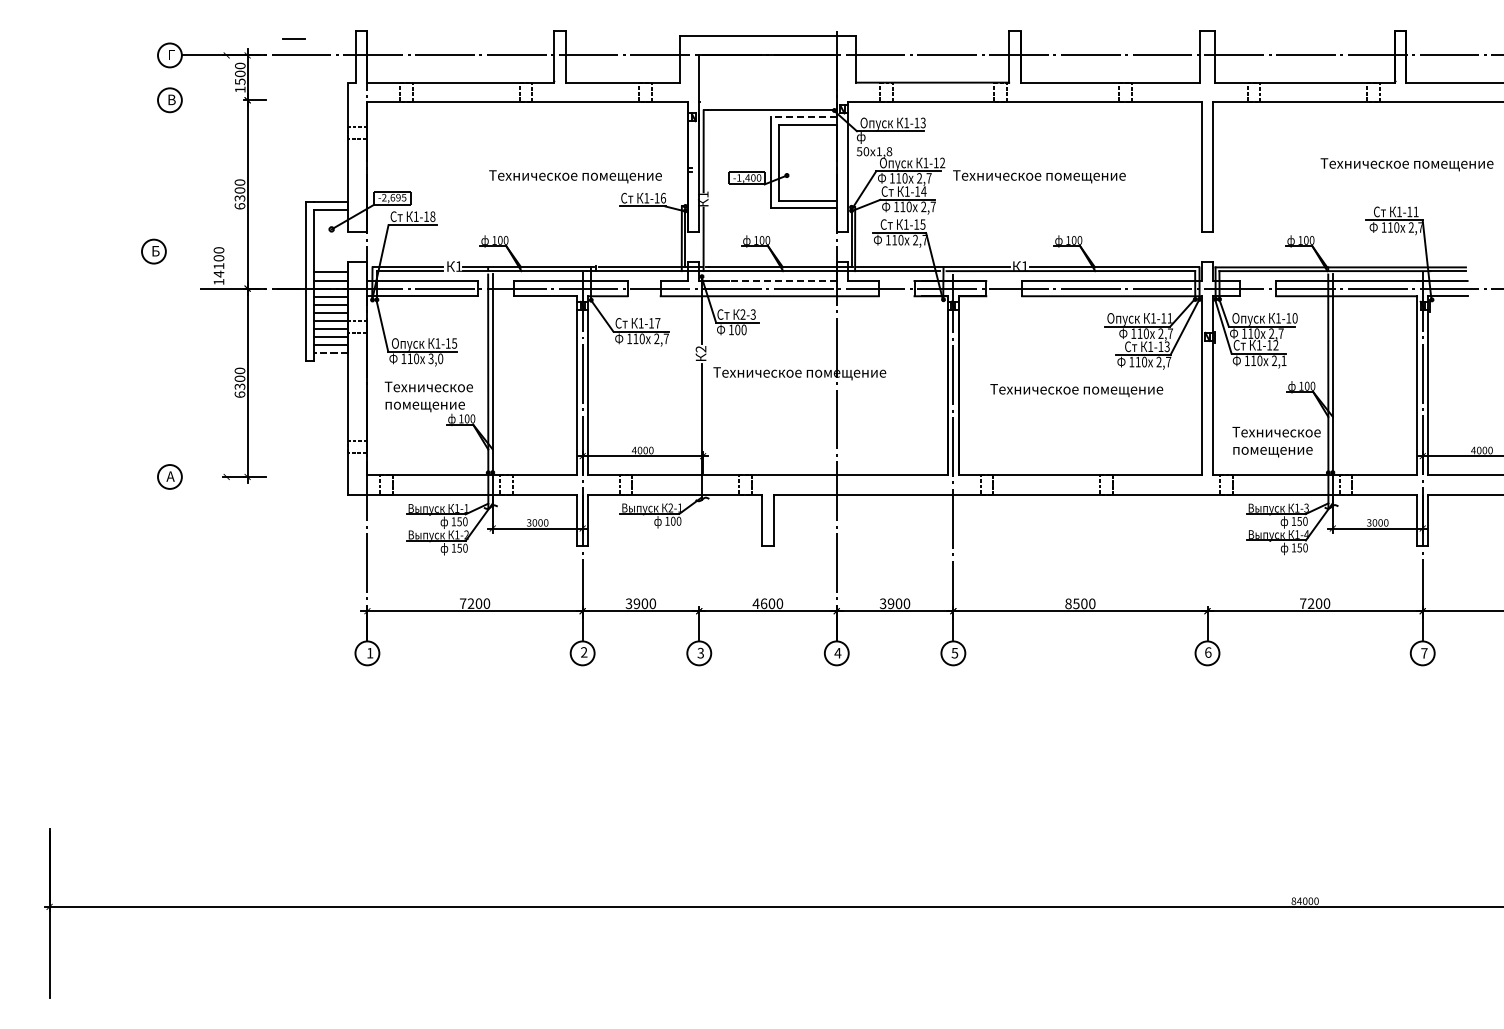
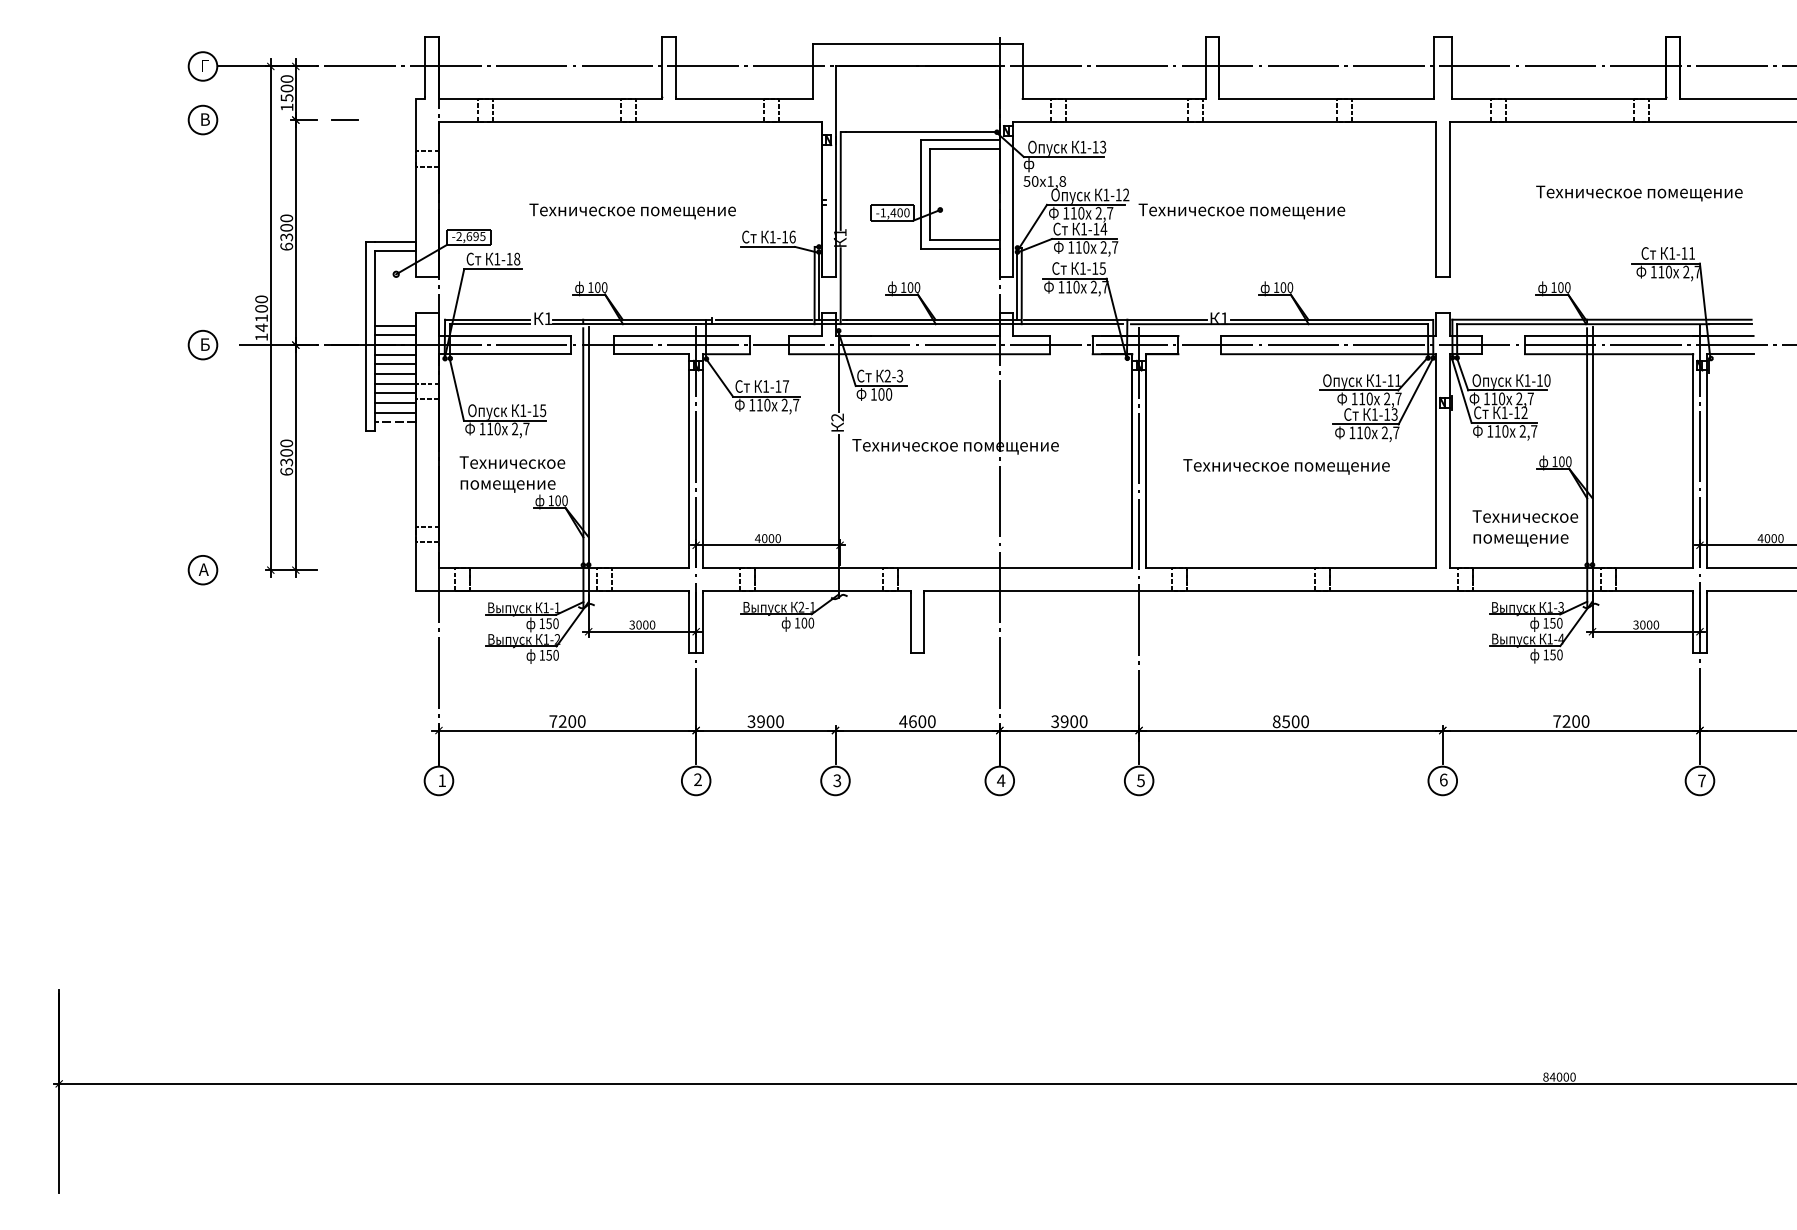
line: (293, 38) -> (344, 119), moved
line: (803, 117) -> (960, 140), dashed -> solid
text: (1406, 164) -> (1638, 193), moved
text: (575, 176) -> (632, 211), moved
part: (153, 251) -> (202, 344), moved
line: (226, 265) -> (270, 317), added
line: (782, 281) -> (934, 336), dashed -> solid
text: (435, 358) -> (520, 428), 3,0 -> 2,7
text: (1283, 360) -> (1533, 430), 2,1 -> 2,7

